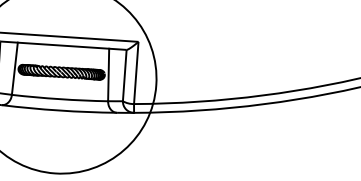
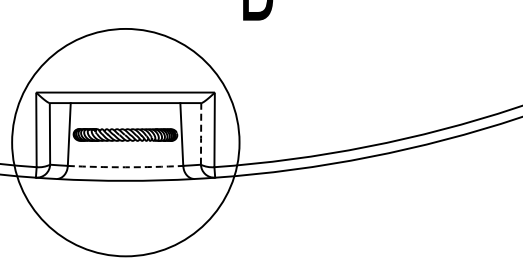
line: (125, 76) -> (201, 134), solid -> dashed
arc: (59, 99) -> (125, 167), solid -> dashed

